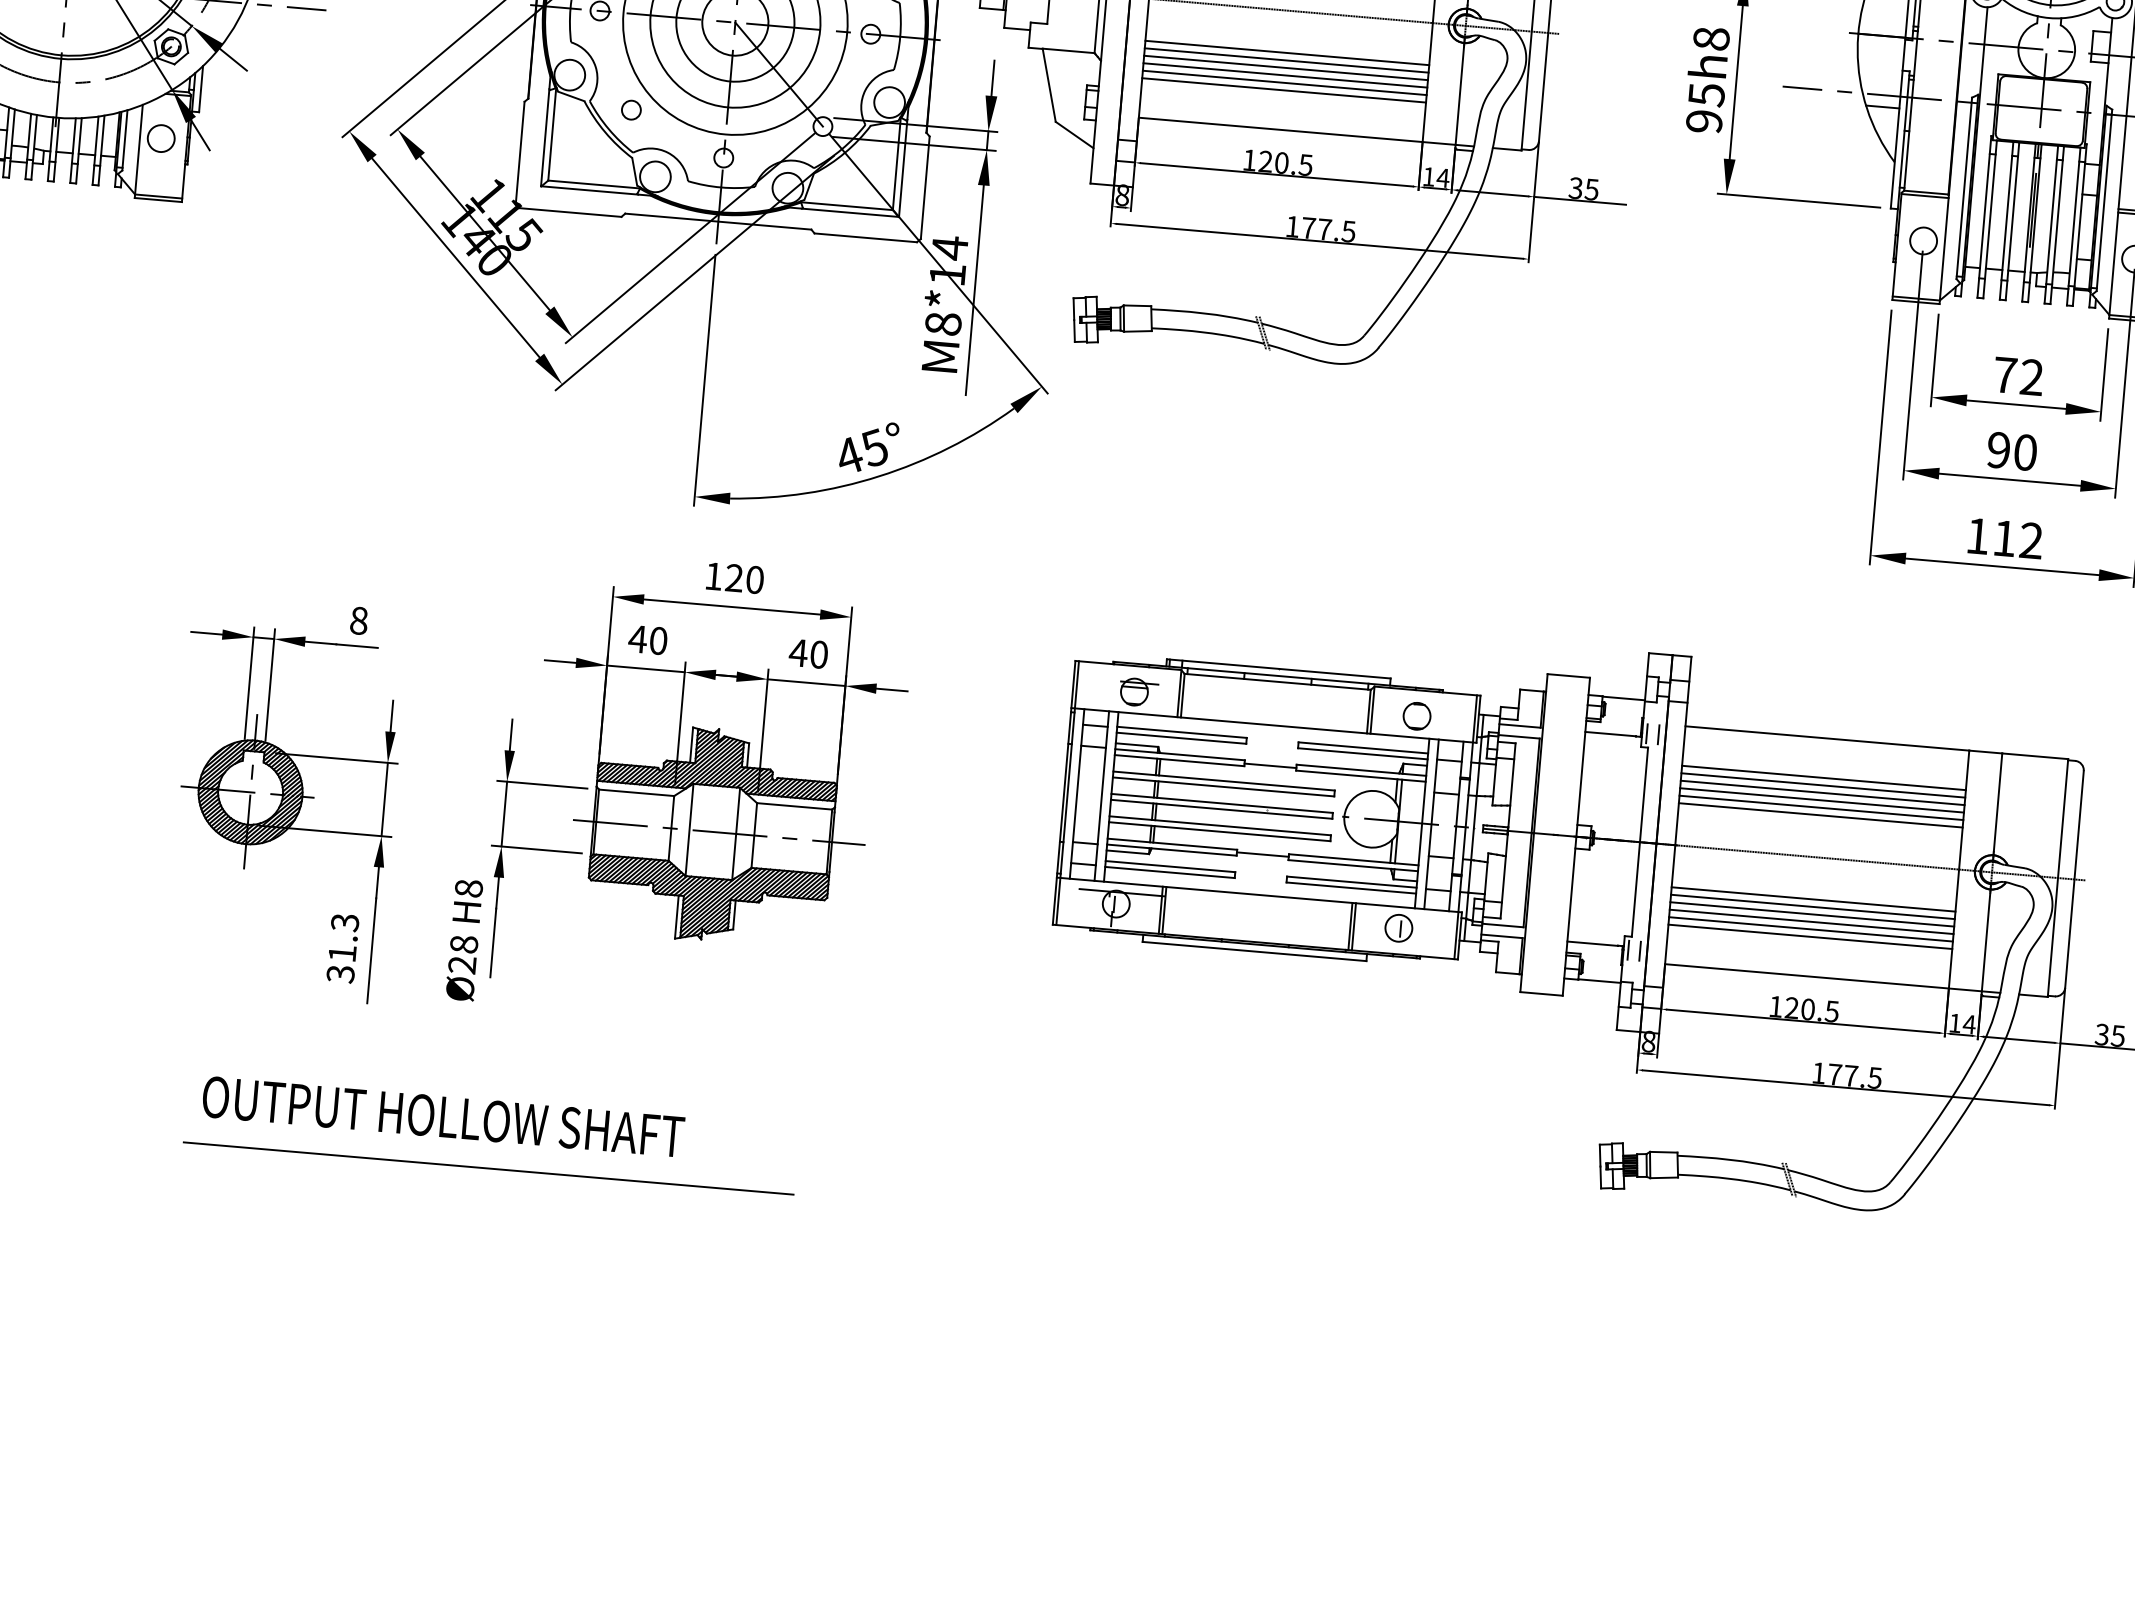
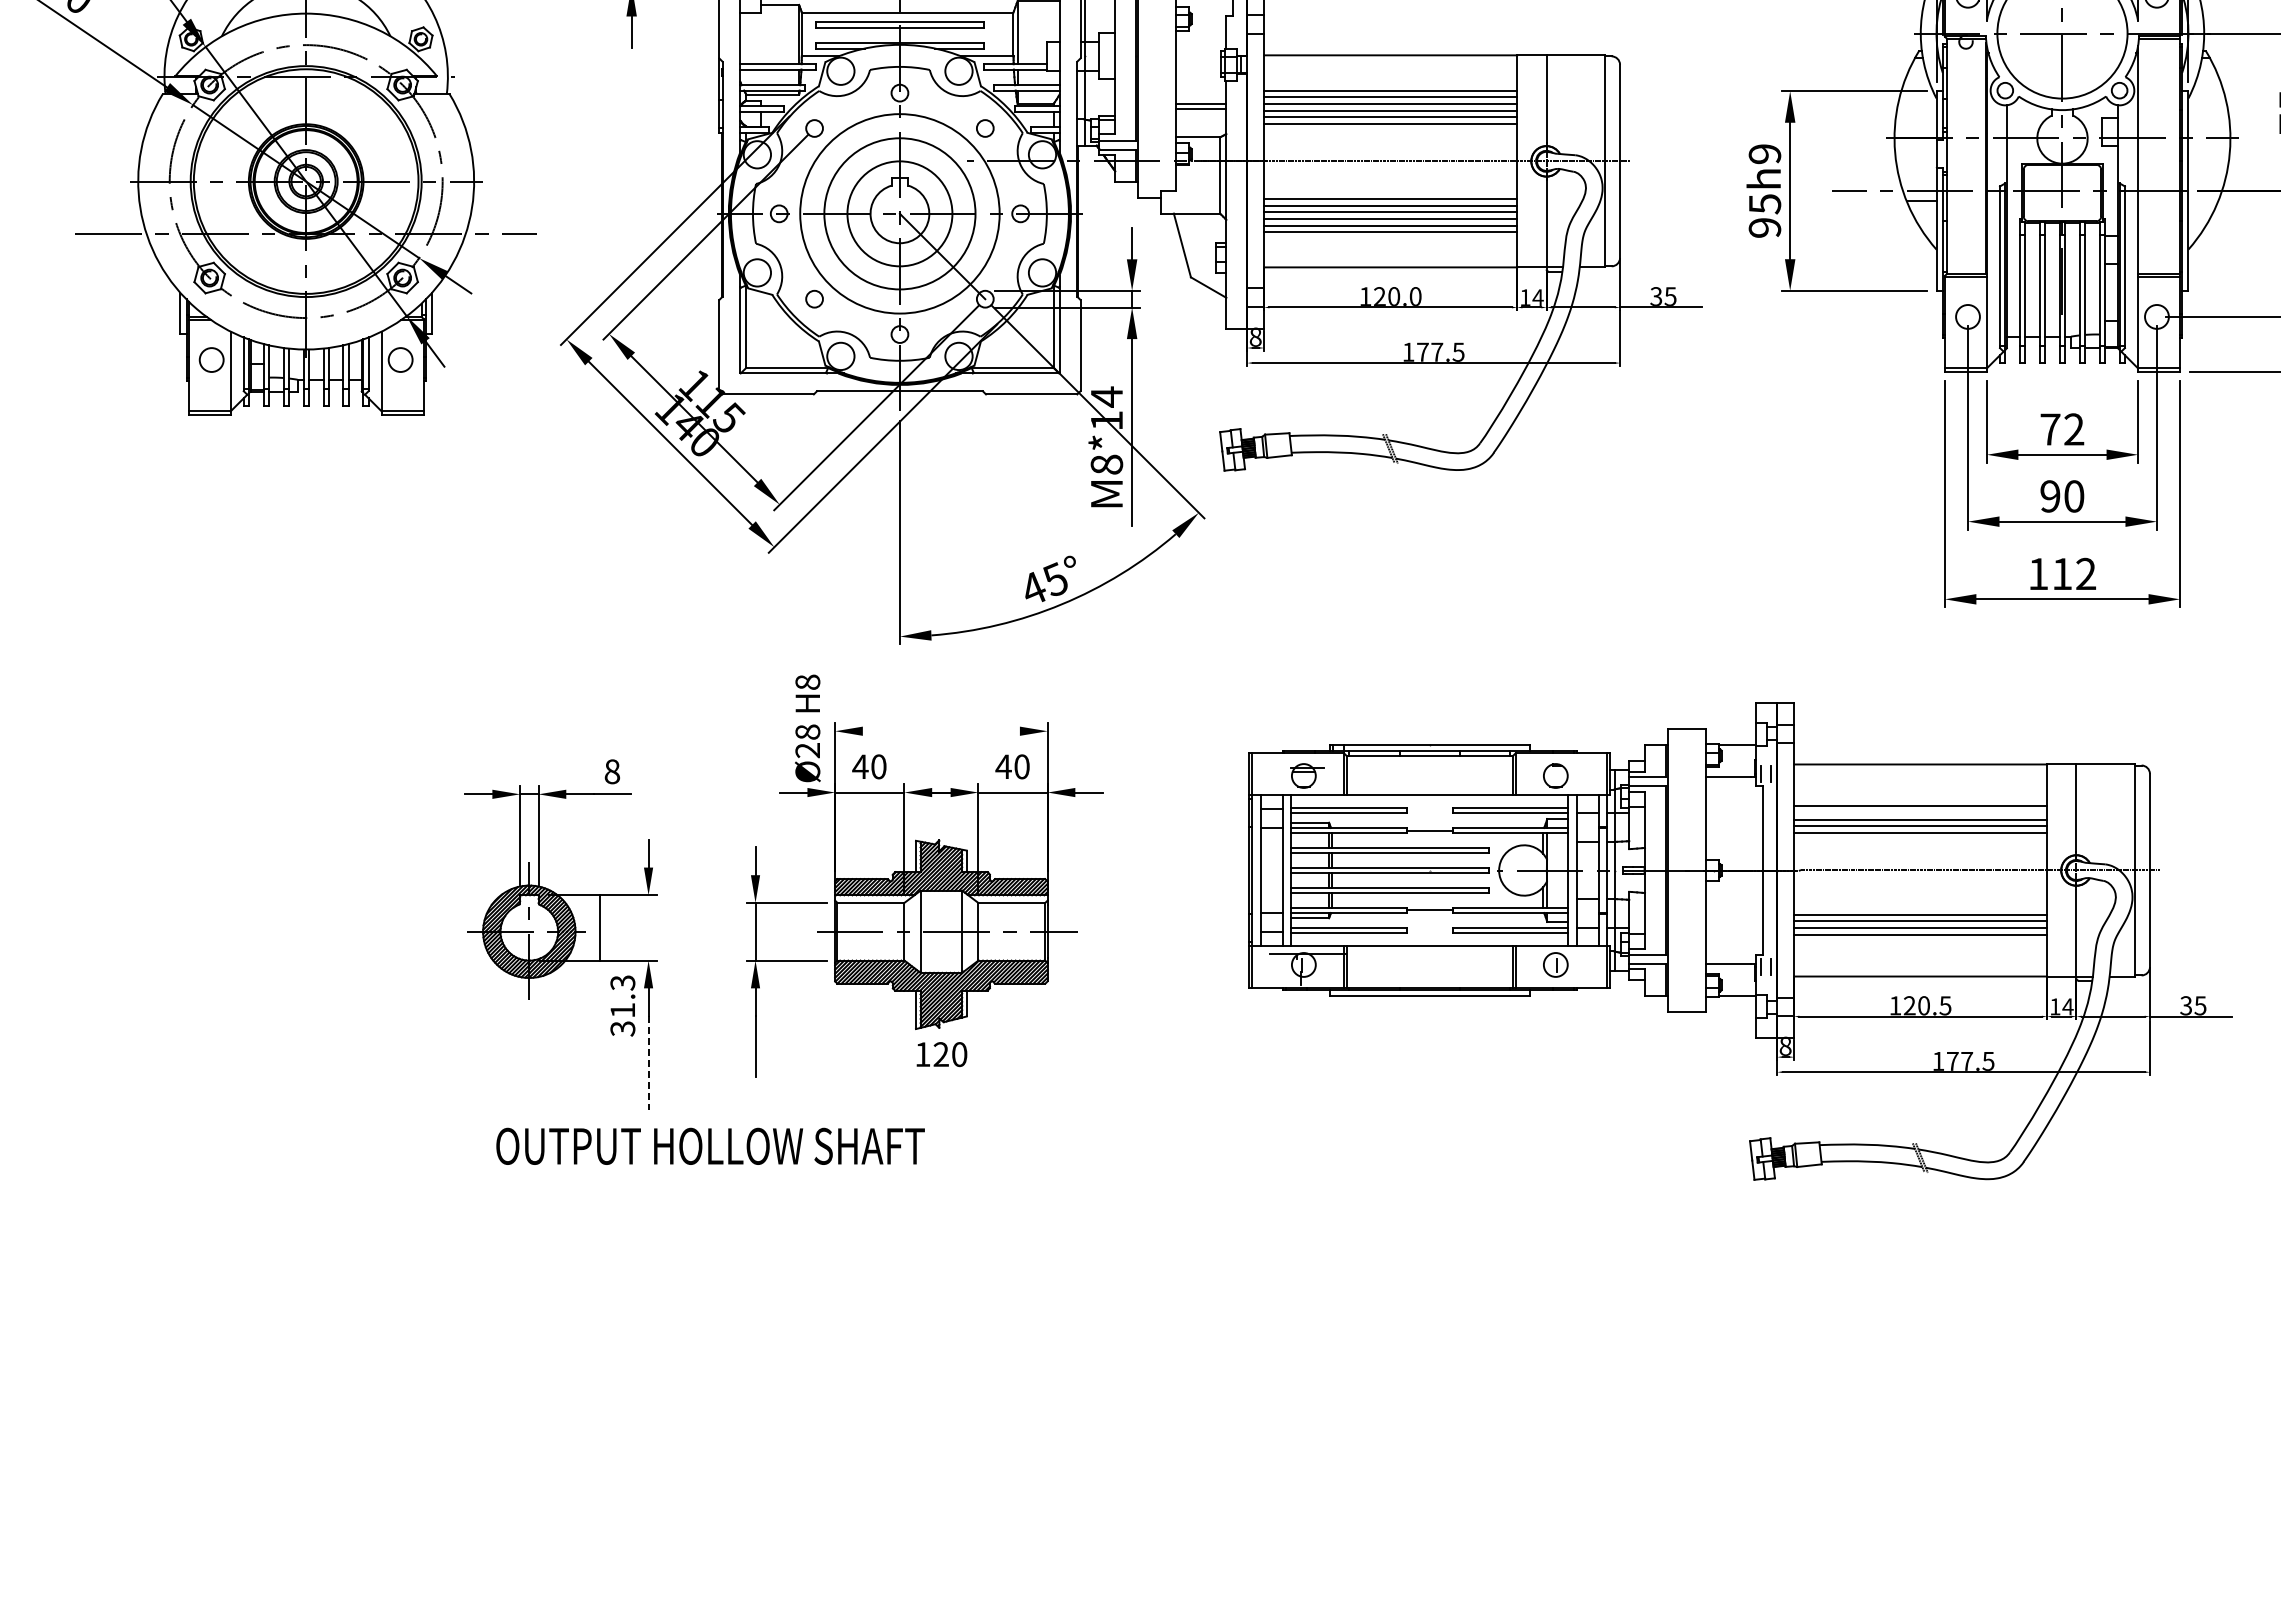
text: (1710, 39) -> (1764, 154), 95h8 -> 95h9
text: (1305, 164) -> (1415, 296), 120.5 -> 120.0
text: (734, 578) -> (941, 1054), moved
line: (731, 607) -> (940, 731), removed
line: (1823, 777) -> (1920, 799), removed
line: (1822, 793) -> (1920, 813), removed
line: (384, 799) -> (599, 927), moved
line: (1813, 898) -> (1920, 907), removed
line: (1810, 937) -> (1920, 941), removed
text: (464, 940) -> (807, 728), moved
text: (342, 947) -> (622, 1005), moved
line: (371, 950) -> (648, 1062), solid -> dashed
text: (443, 1115) -> (710, 1145), moved
line: (488, 1168) -> (768, 1246), removed

